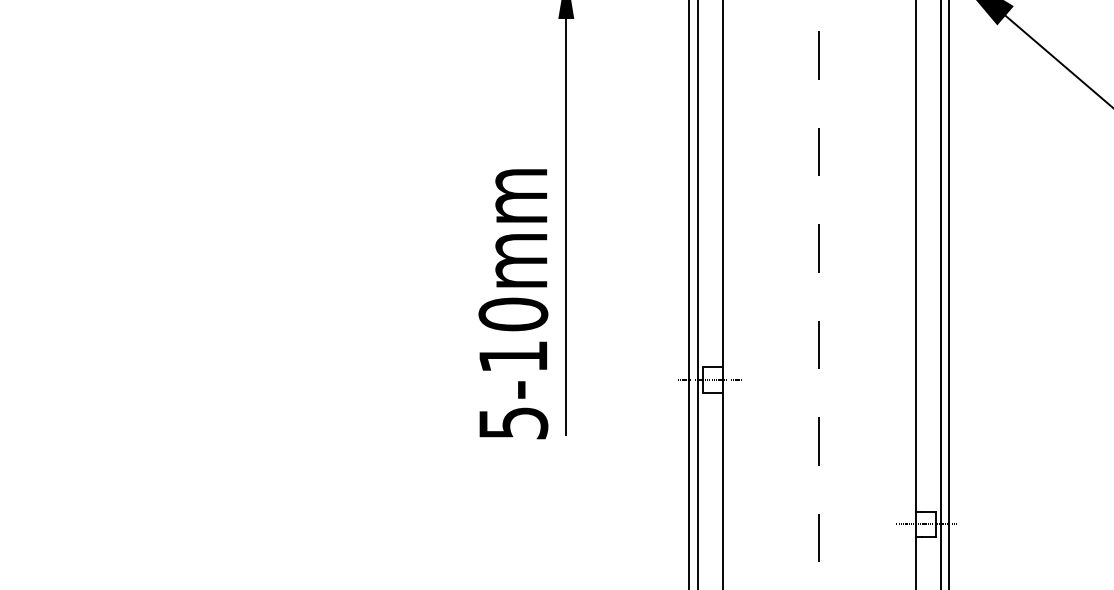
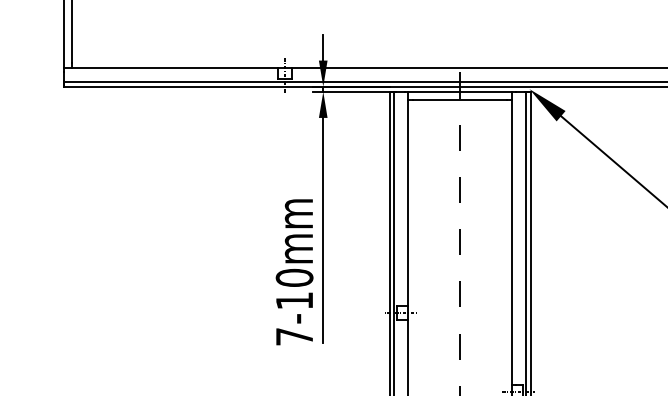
text: (513, 422) -> (294, 336), 5-10mm -> 7-10mm

